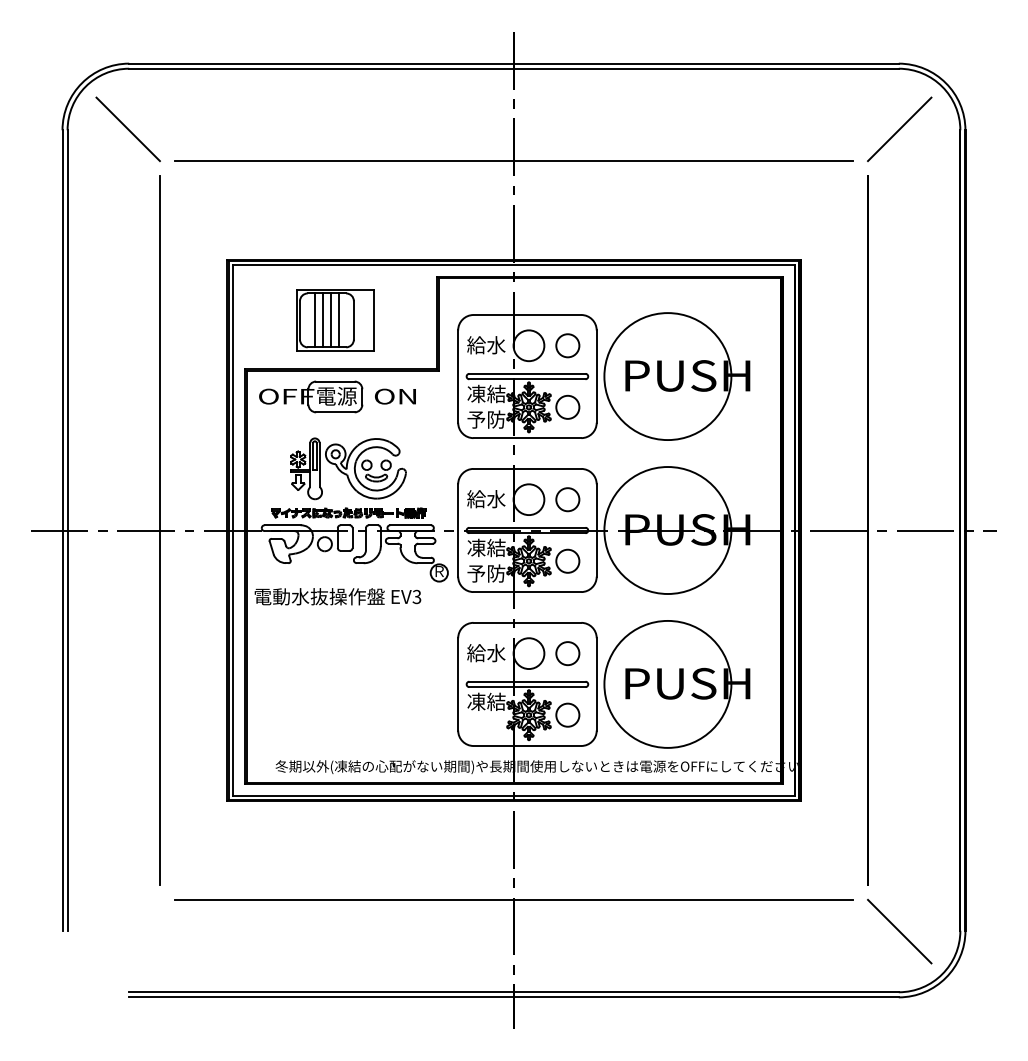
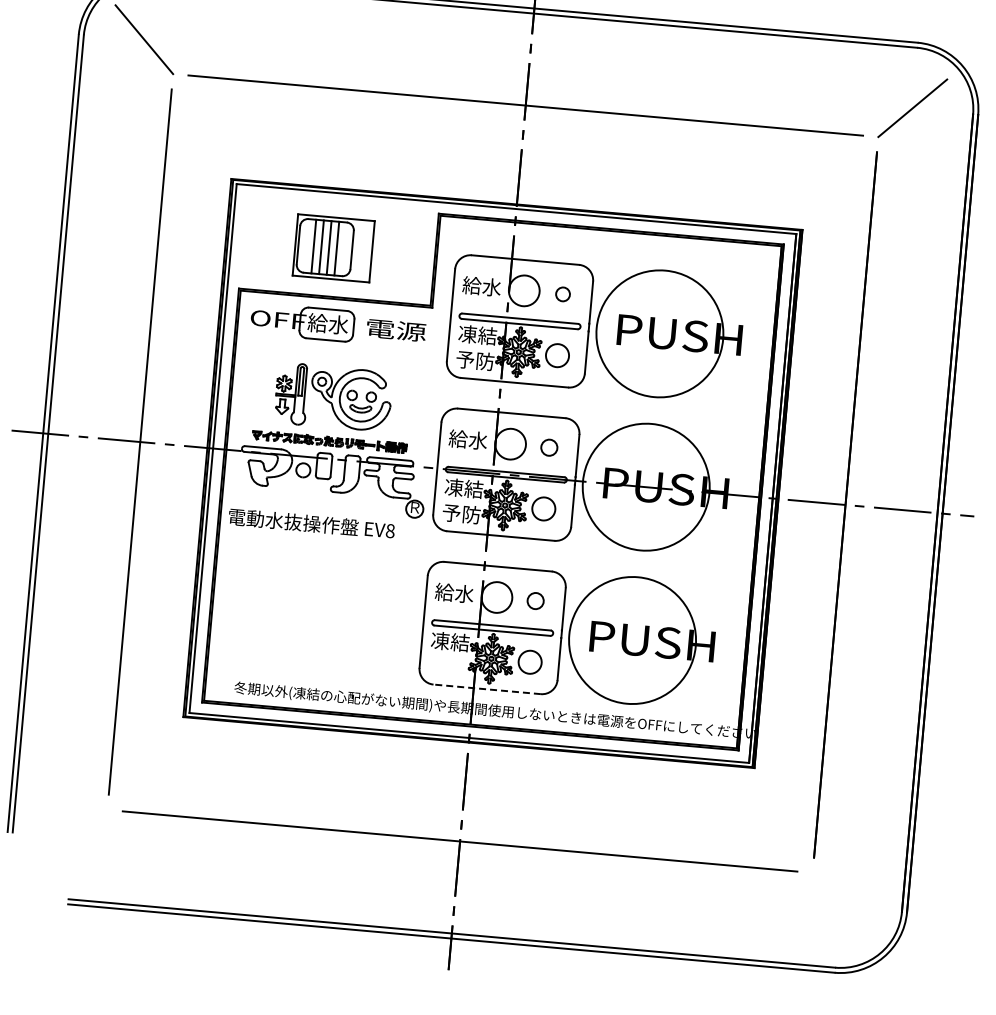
circle: (567, 345) -> (562, 294), size x0.6
text: (336, 395) -> (328, 323), 電源 -> 給水
text: (404, 396) -> (395, 330), ON -> 電源
circle: (567, 499) -> (548, 447), size x0.7
text: (416, 596) -> (389, 530), EV3 -> EV8
circle: (567, 653) -> (535, 600), size x0.7
line: (527, 745) -> (487, 688), solid -> dashed
line: (899, 931) -> (841, 907), removed

